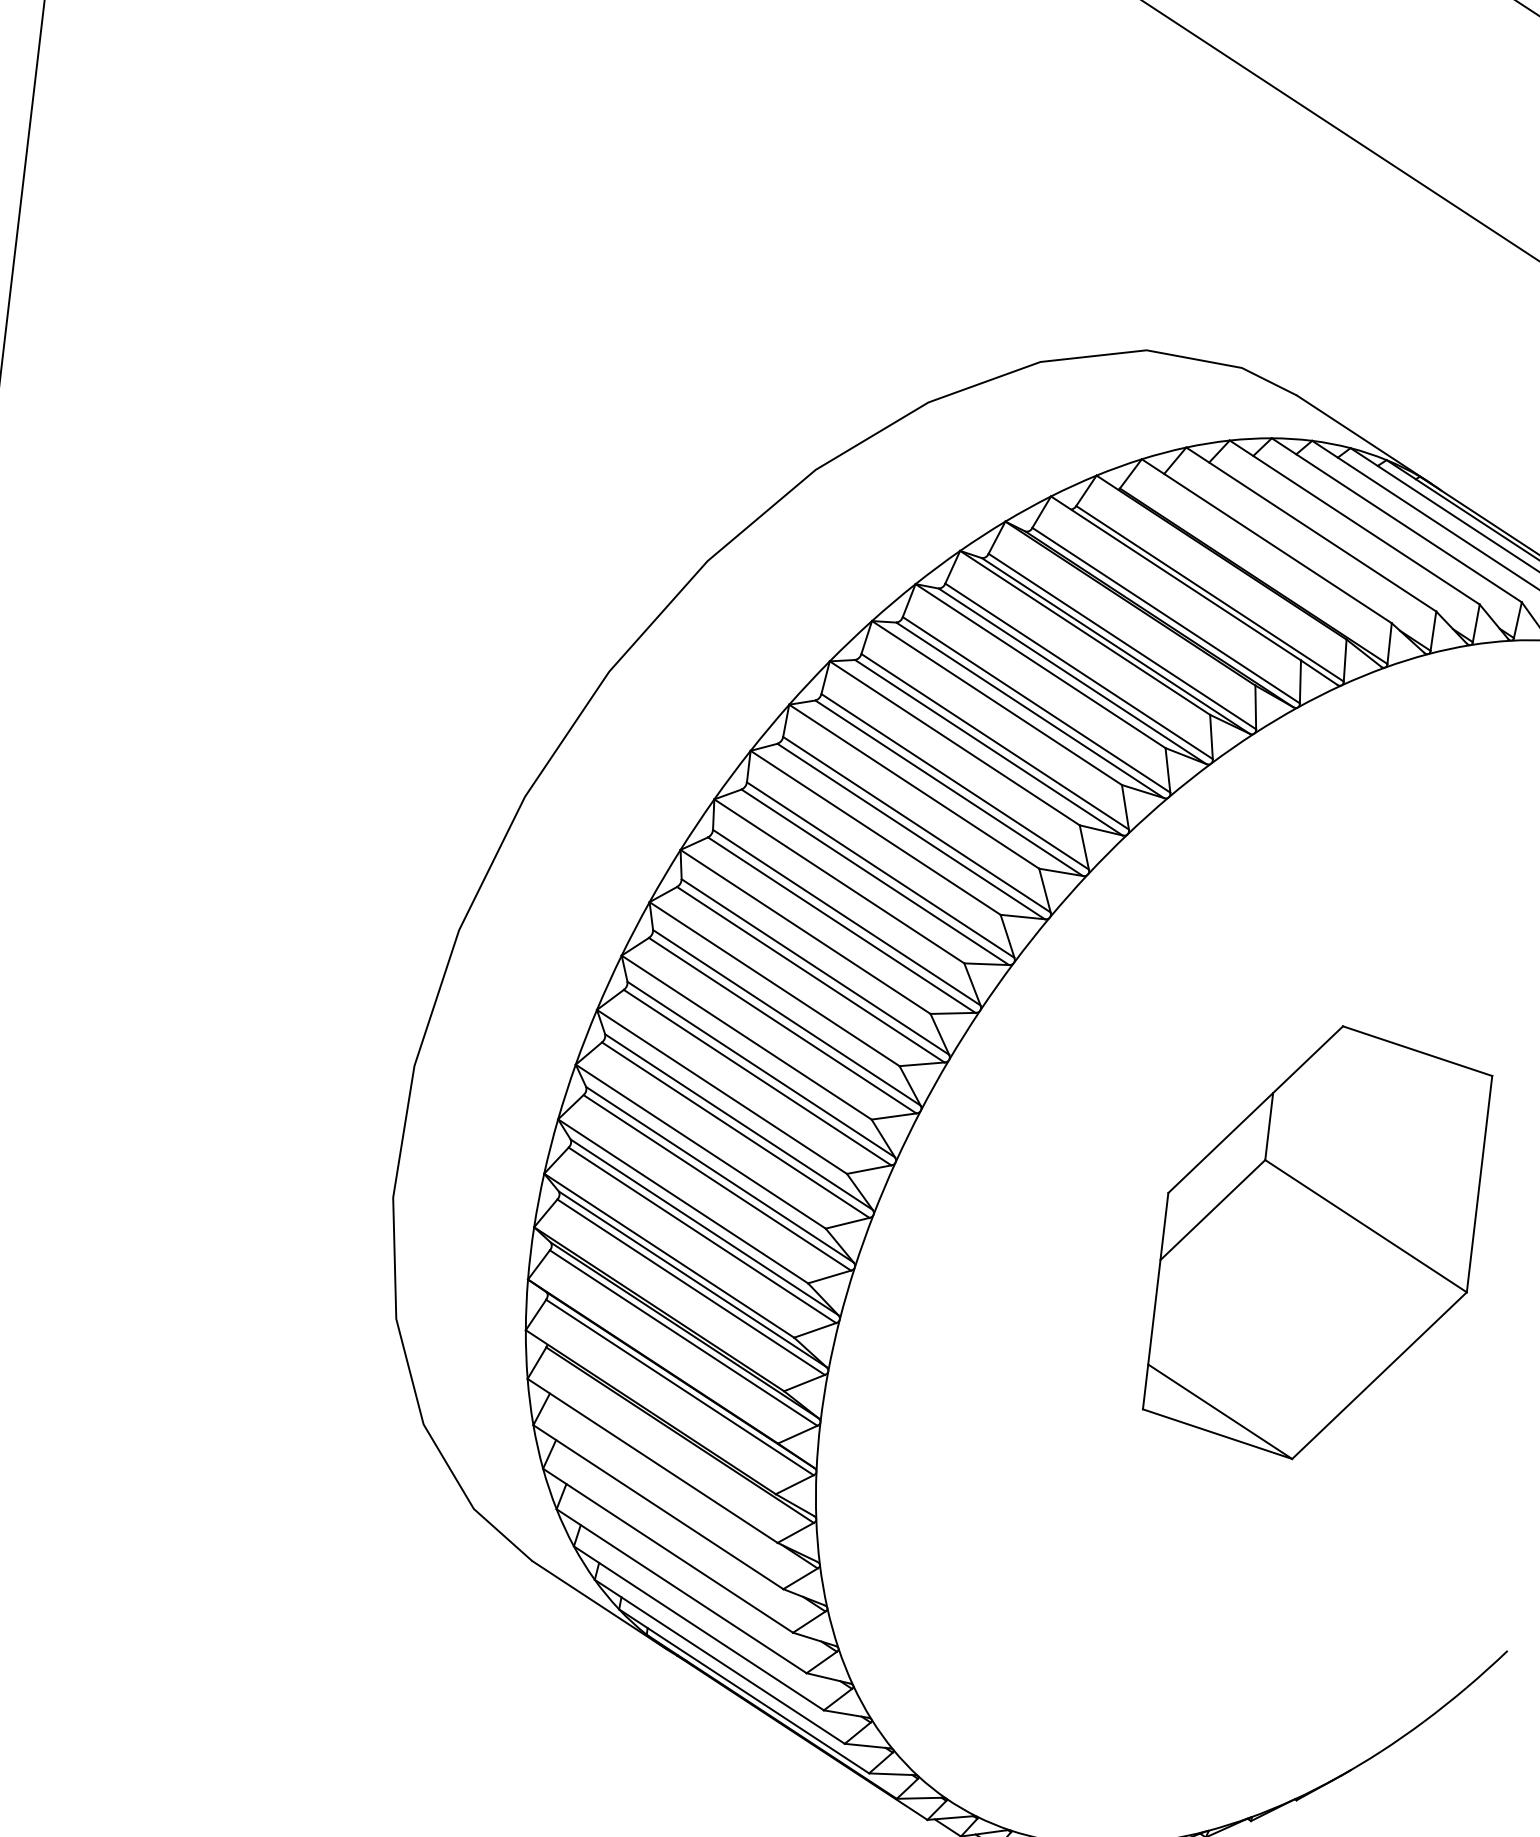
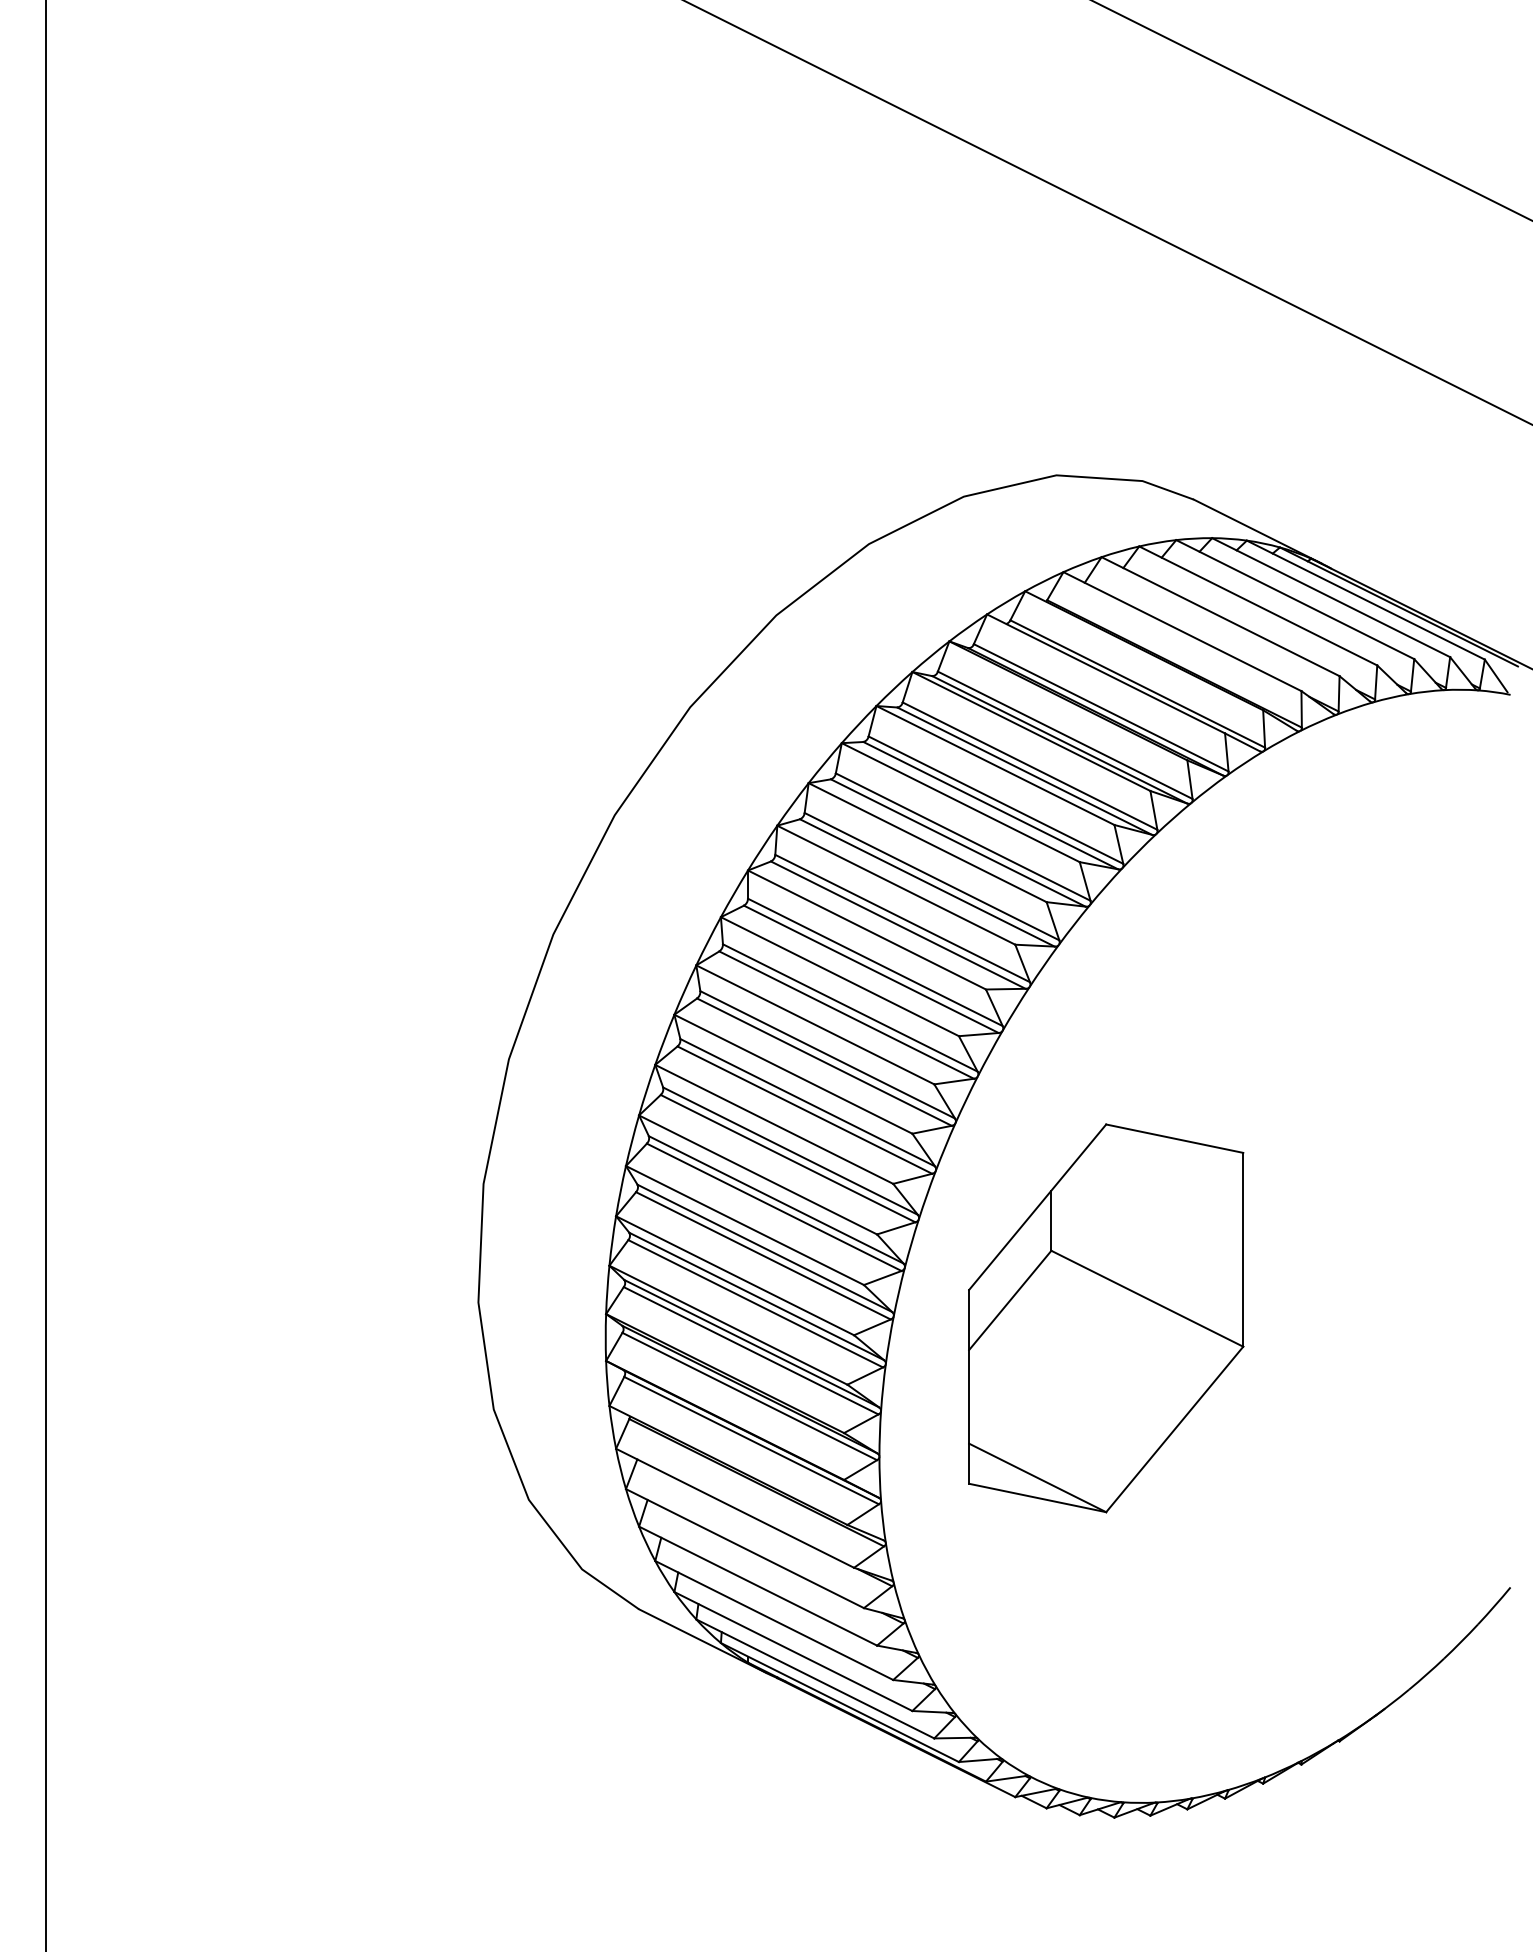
part: (1317, 1242) -> (1106, 1318), moved

